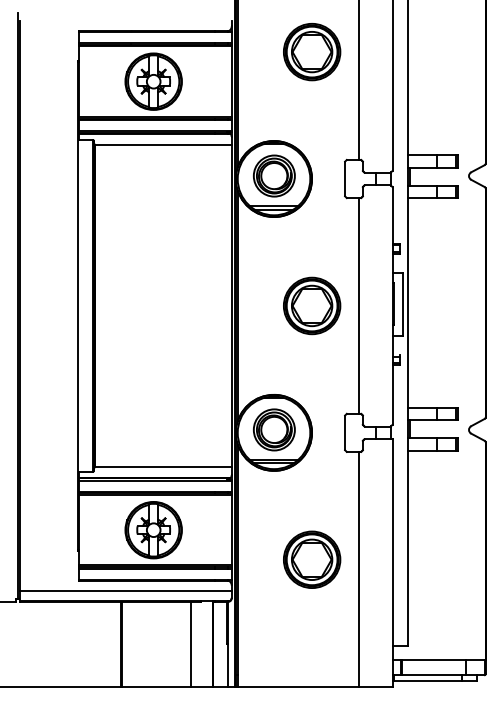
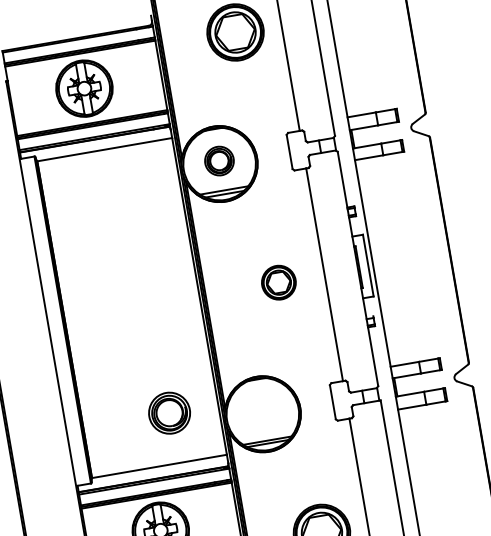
part: (274, 175) -> (219, 160), size x0.7
part: (312, 305) -> (279, 282), size x0.6
part: (274, 429) -> (169, 412), moved

